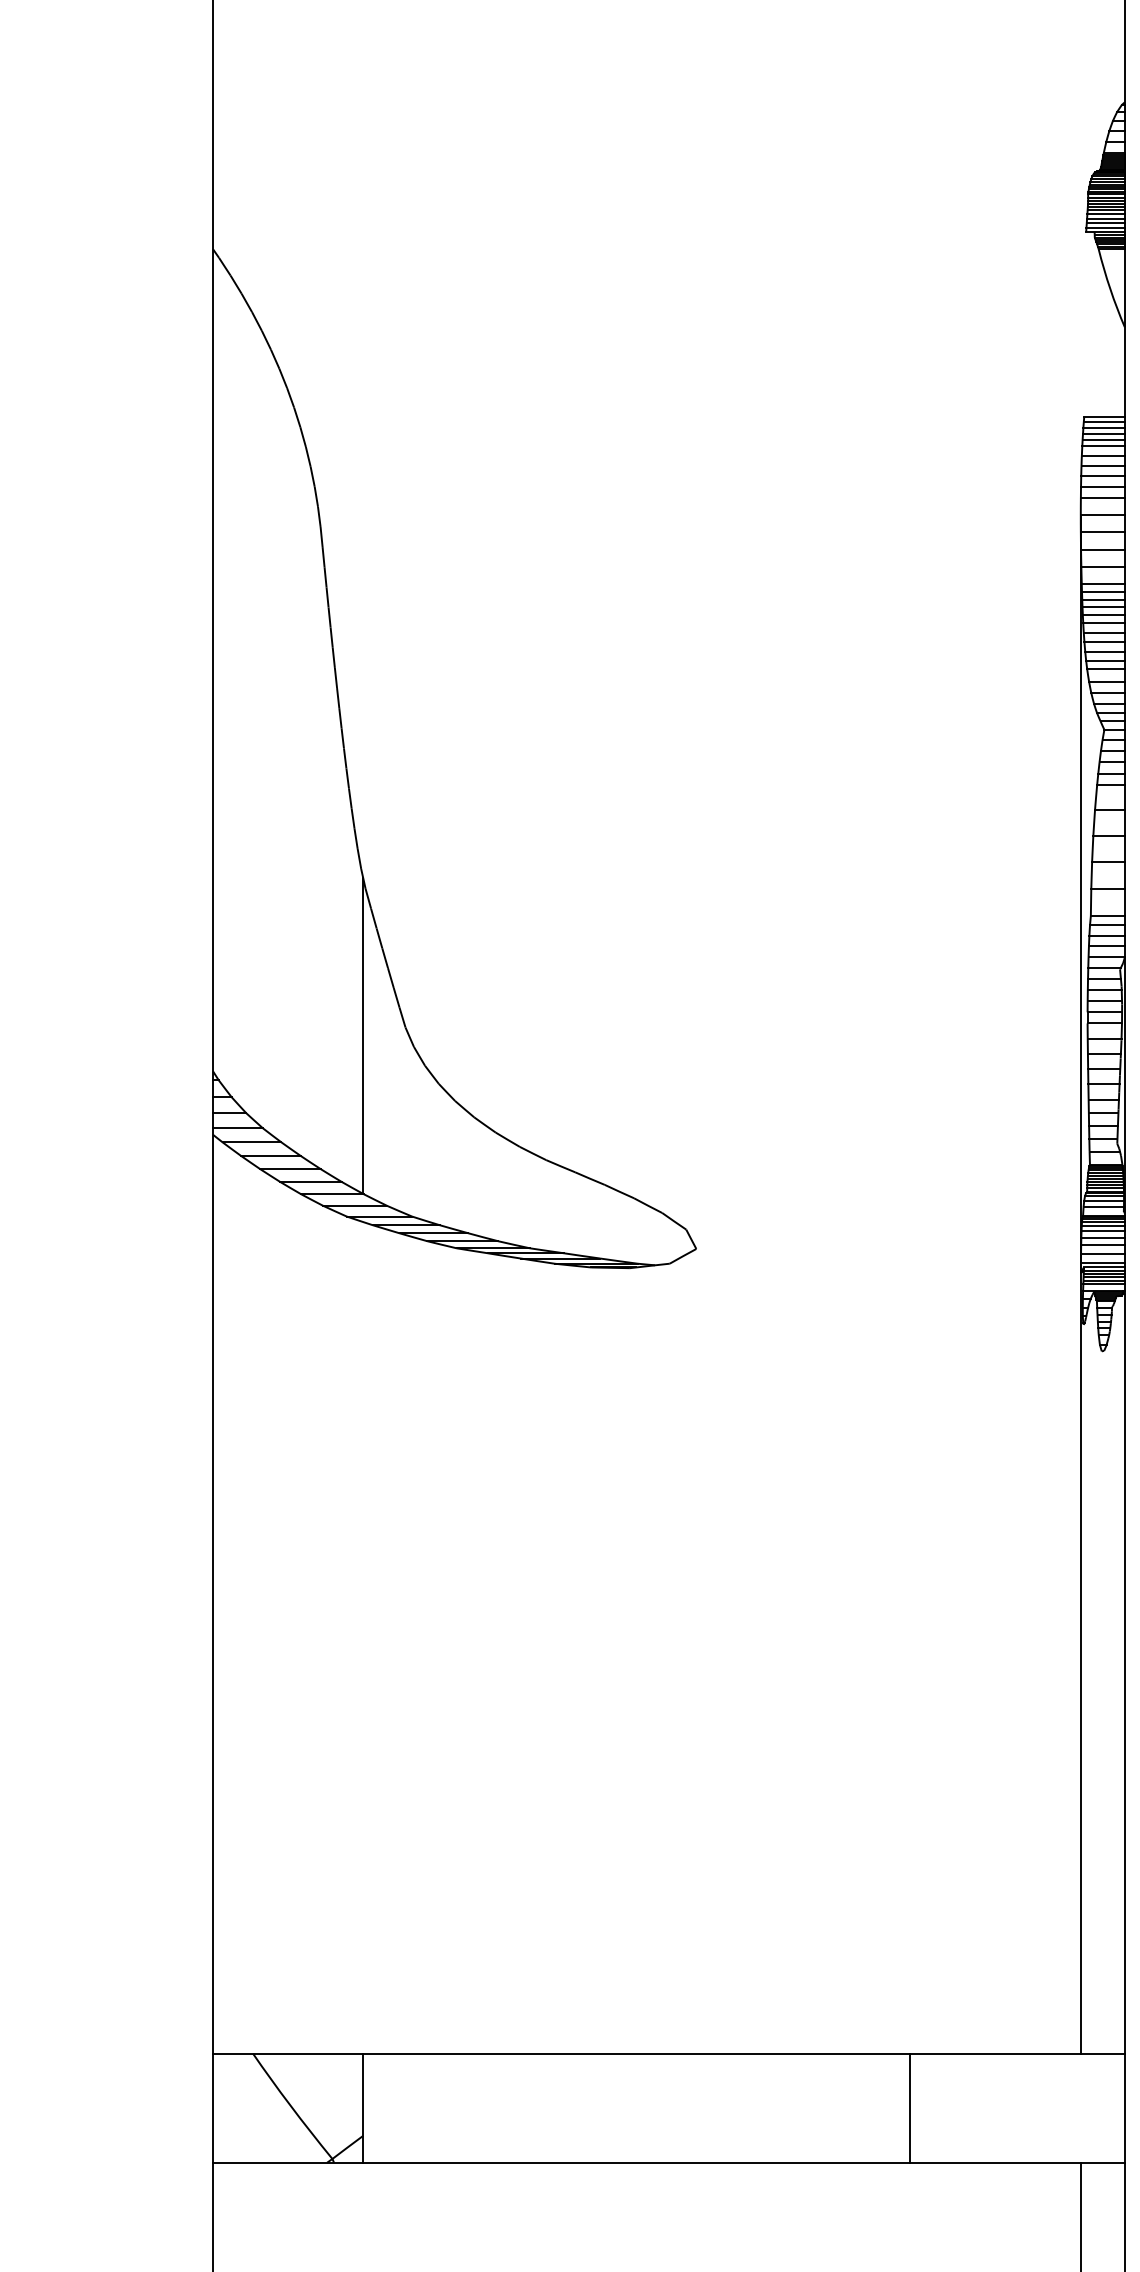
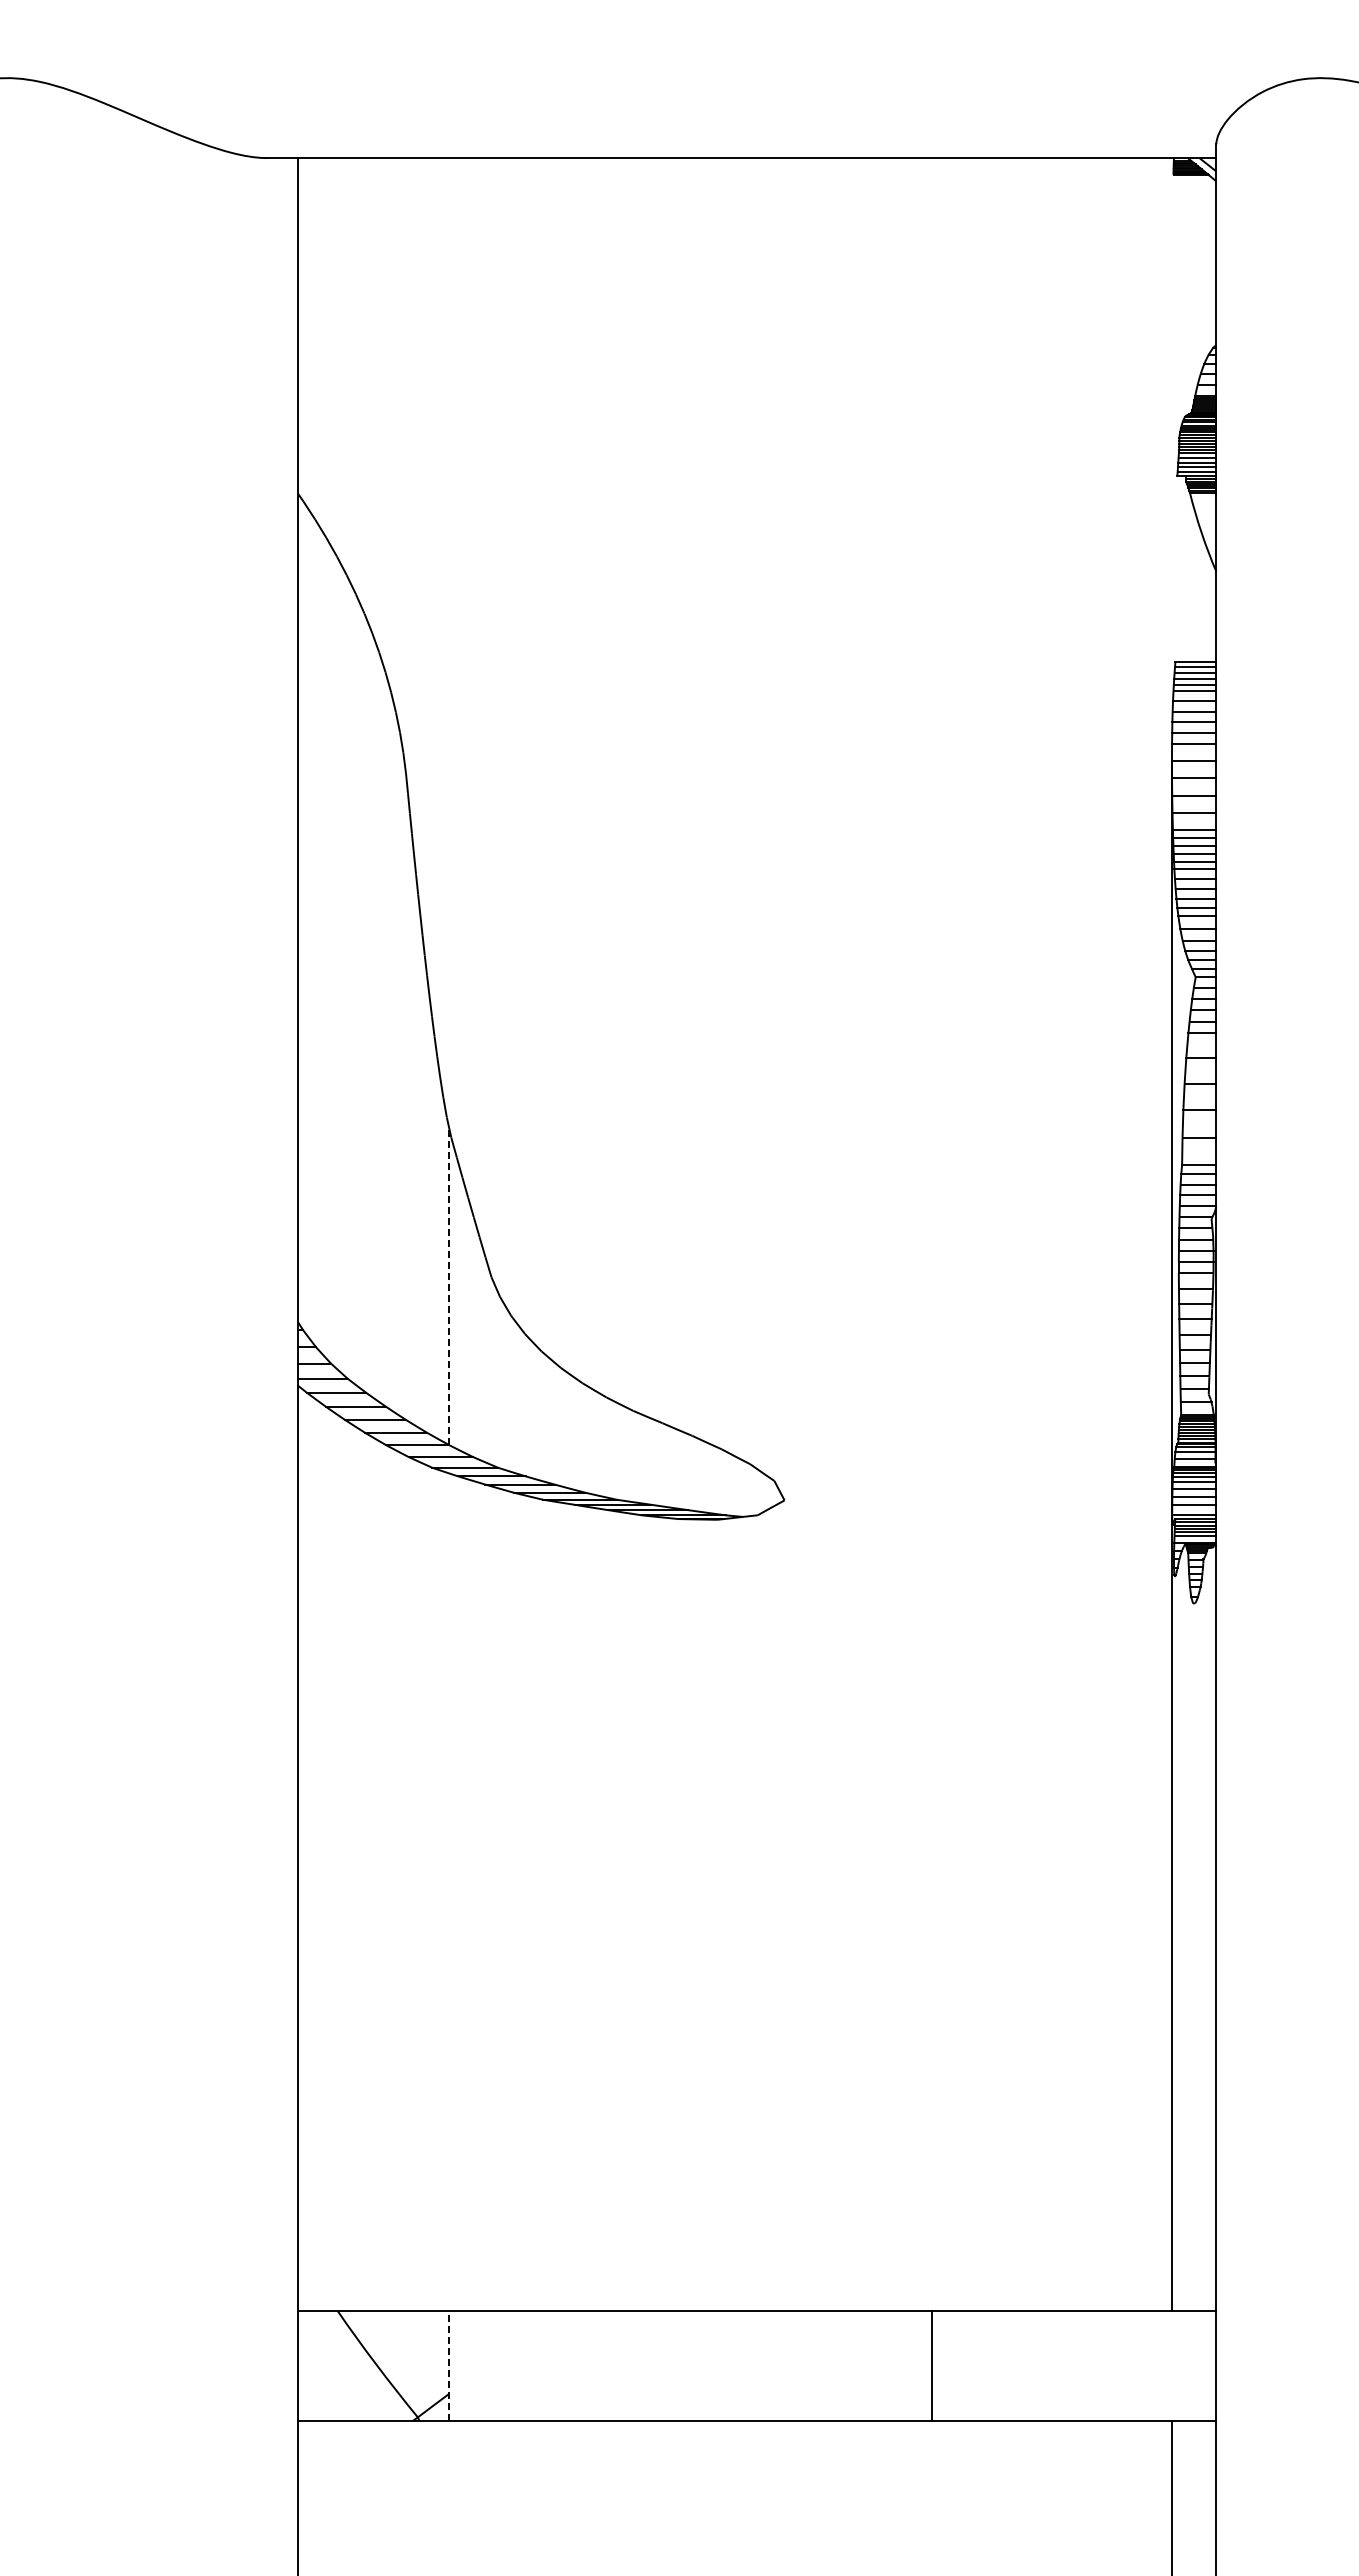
line: (362, 1035) -> (448, 1285), solid -> dashed
line: (362, 2108) -> (448, 2366), solid -> dashed
line: (910, 2108) -> (932, 2366), moved

